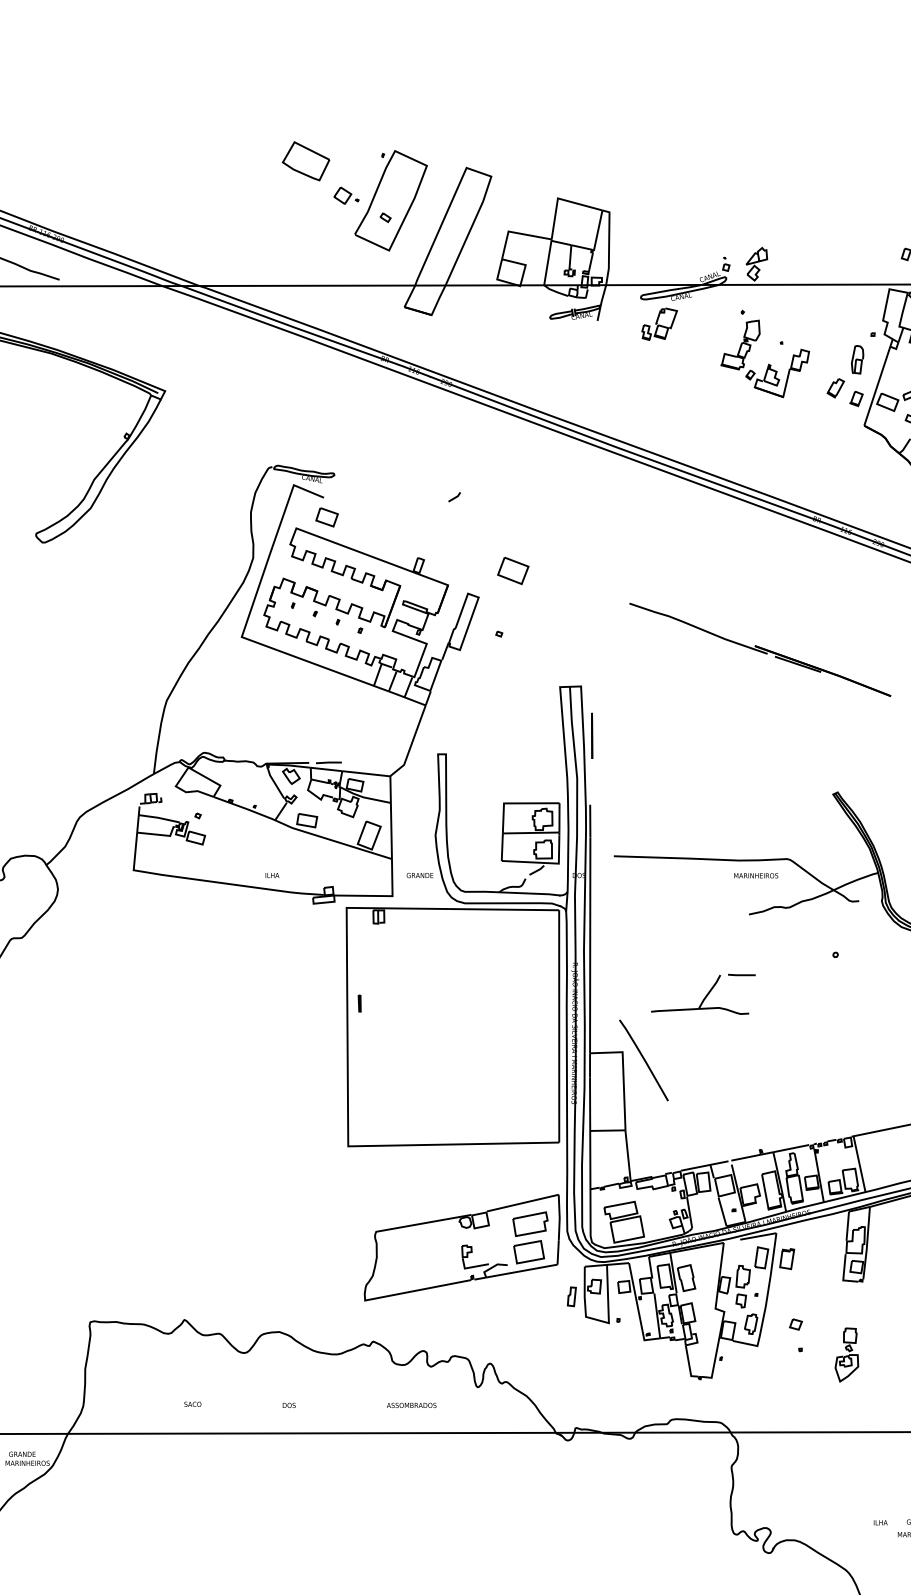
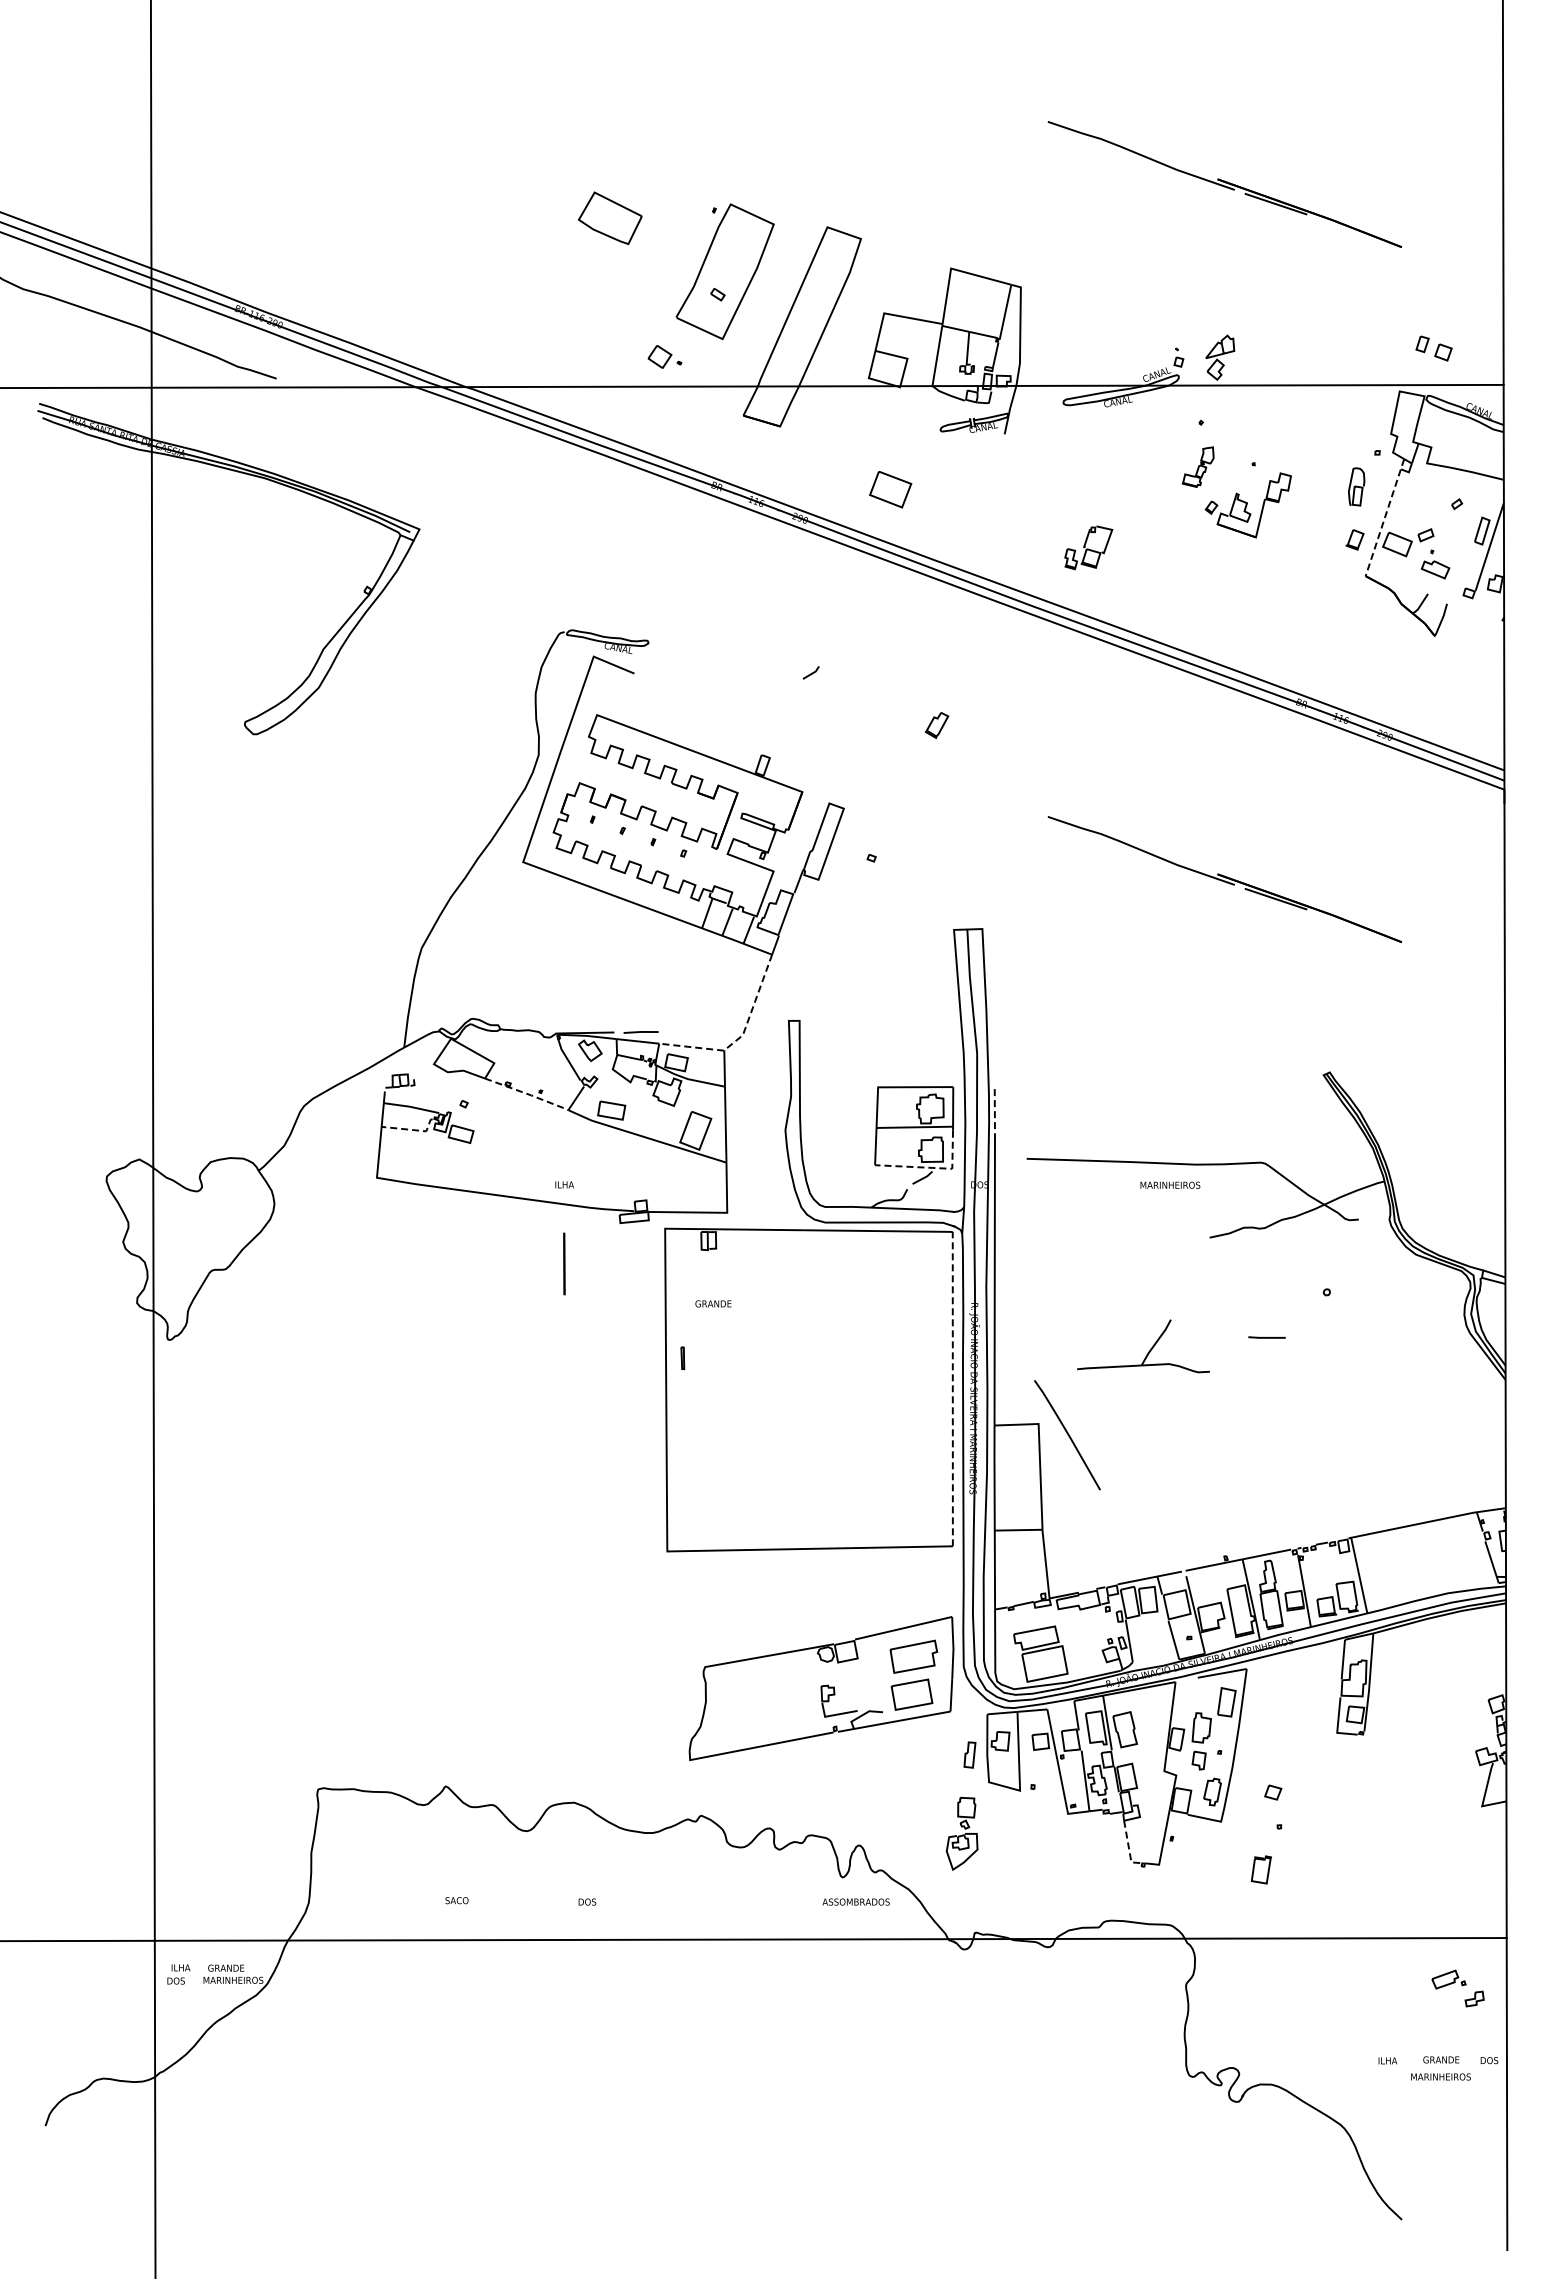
part: (759, 136) -> (1224, 184), added
part: (346, 195) -> (664, 356), moved
part: (659, 324) -> (1088, 547), moved
part: (740, 345) -> (1197, 467), size x0.6
line: (878, 382) -> (1384, 517), solid -> dashed
part: (835, 388) -> (936, 725), moved
part: (326, 516) -> (638, 699), removed
part: (513, 570) -> (890, 489), moved
line: (592, 735) -> (564, 1263), moved
line: (402, 766) -> (740, 1037), solid -> dashed
line: (244, 808) -> (527, 1094), solid -> dashed
line: (590, 821) -> (994, 1111), solid -> dashed
line: (159, 834) -> (412, 1129), solid -> dashed
line: (544, 862) -> (933, 1167), solid -> dashed
text: (420, 875) -> (713, 1303), moved
text: (756, 875) -> (1170, 1184), moved
line: (741, 974) -> (1266, 1337), moved
line: (558, 1025) -> (952, 1388), solid -> dashed
part: (786, 1258) -> (1260, 1869), moved
part: (846, 1354) -> (961, 1833), moved
line: (689, 1364) -> (1128, 1846), solid -> dashed
text: (411, 1405) -> (855, 1901), moved

